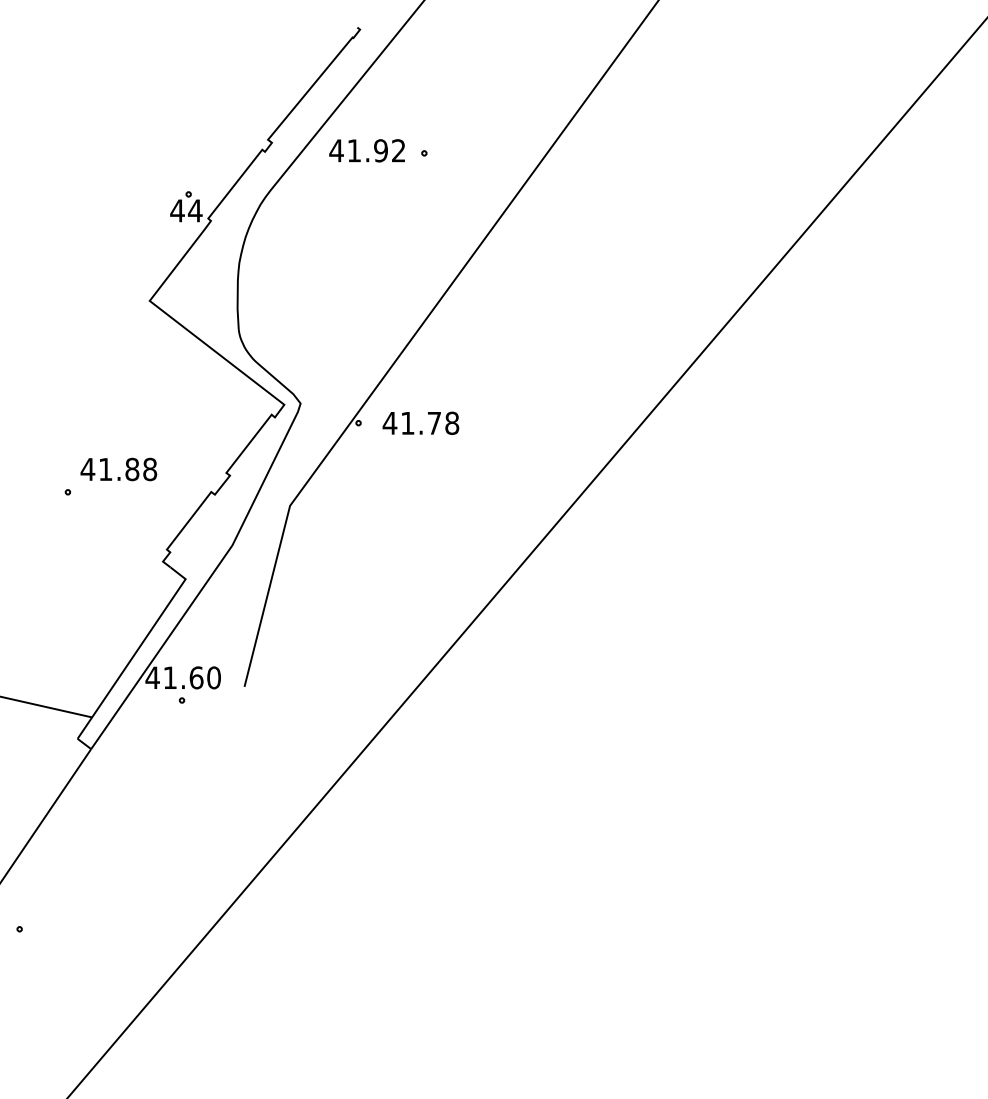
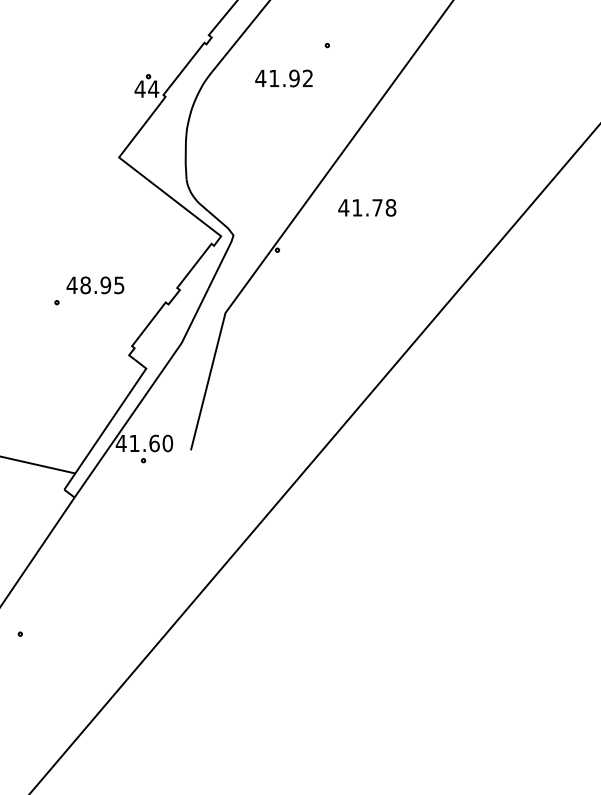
text: (366, 150) -> (283, 78), moved
text: (420, 422) -> (366, 207), moved
text: (127, 469) -> (102, 285), 41.88 -> 48.95

